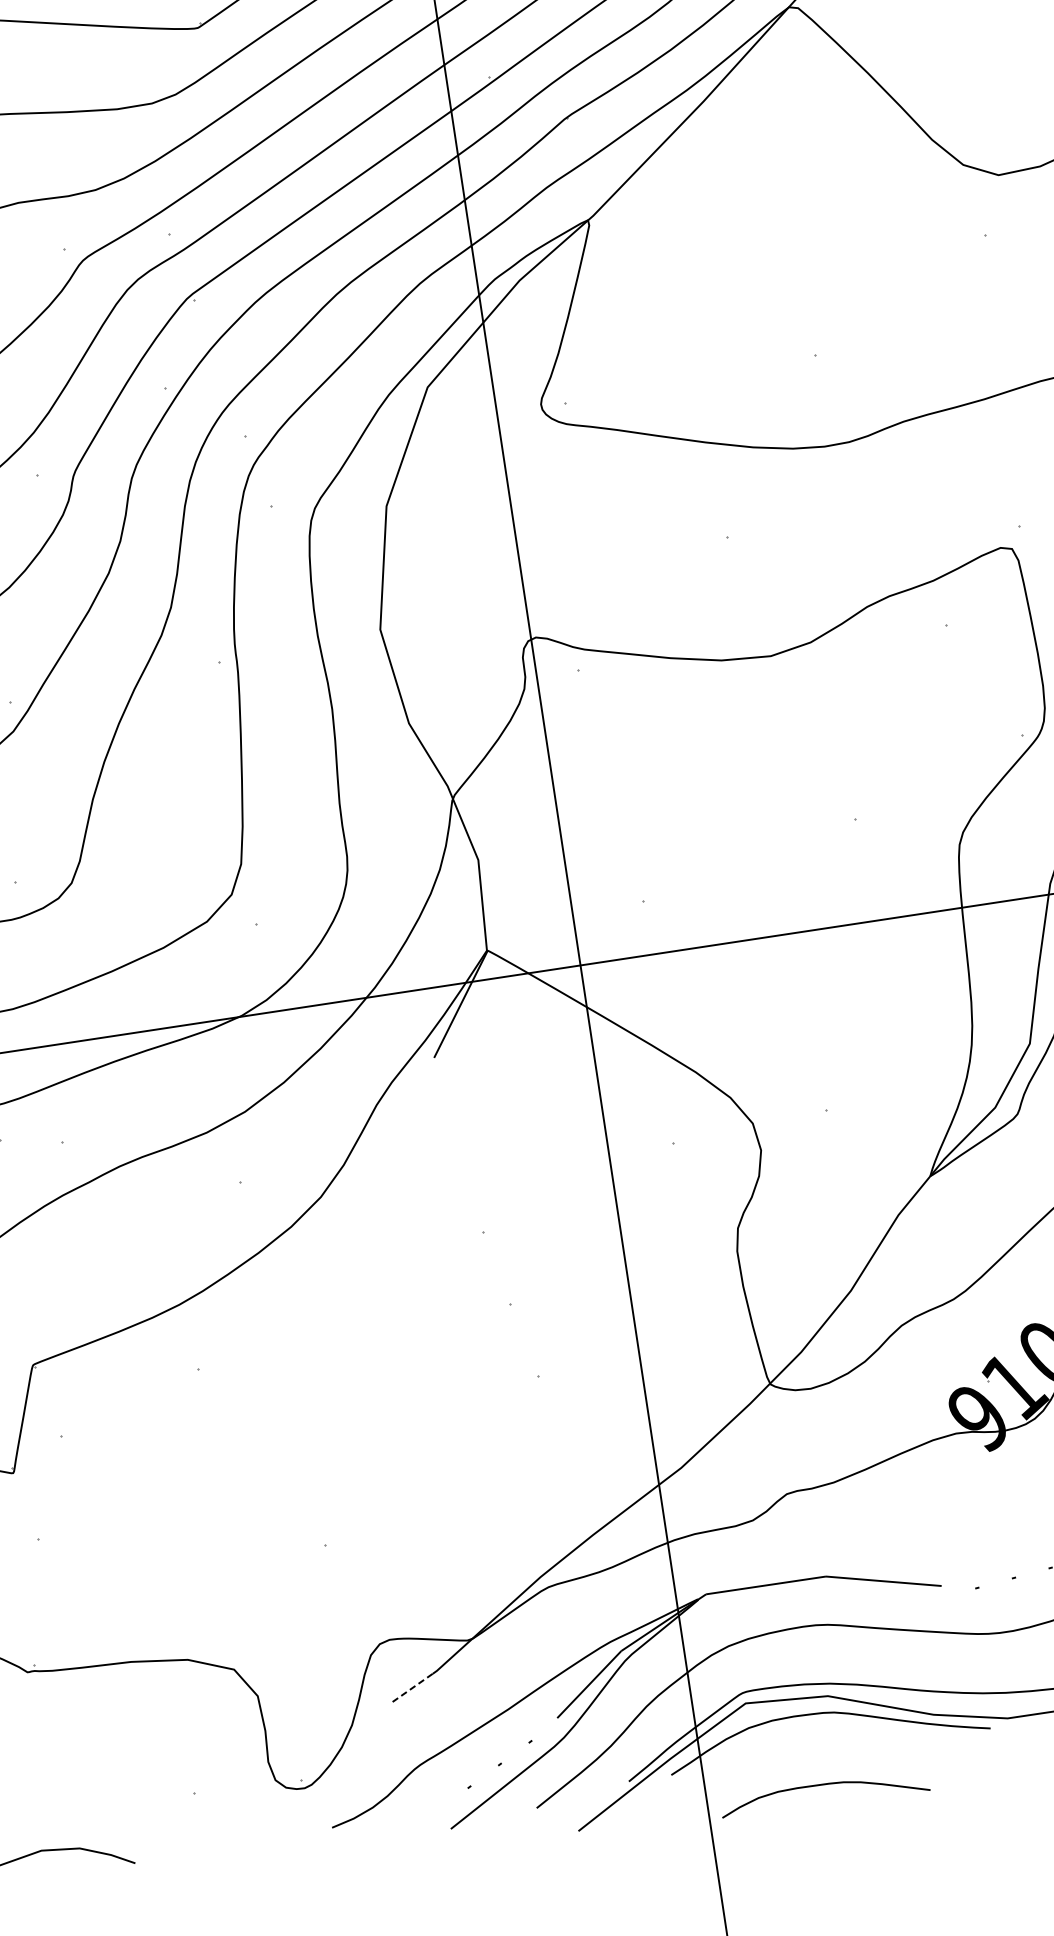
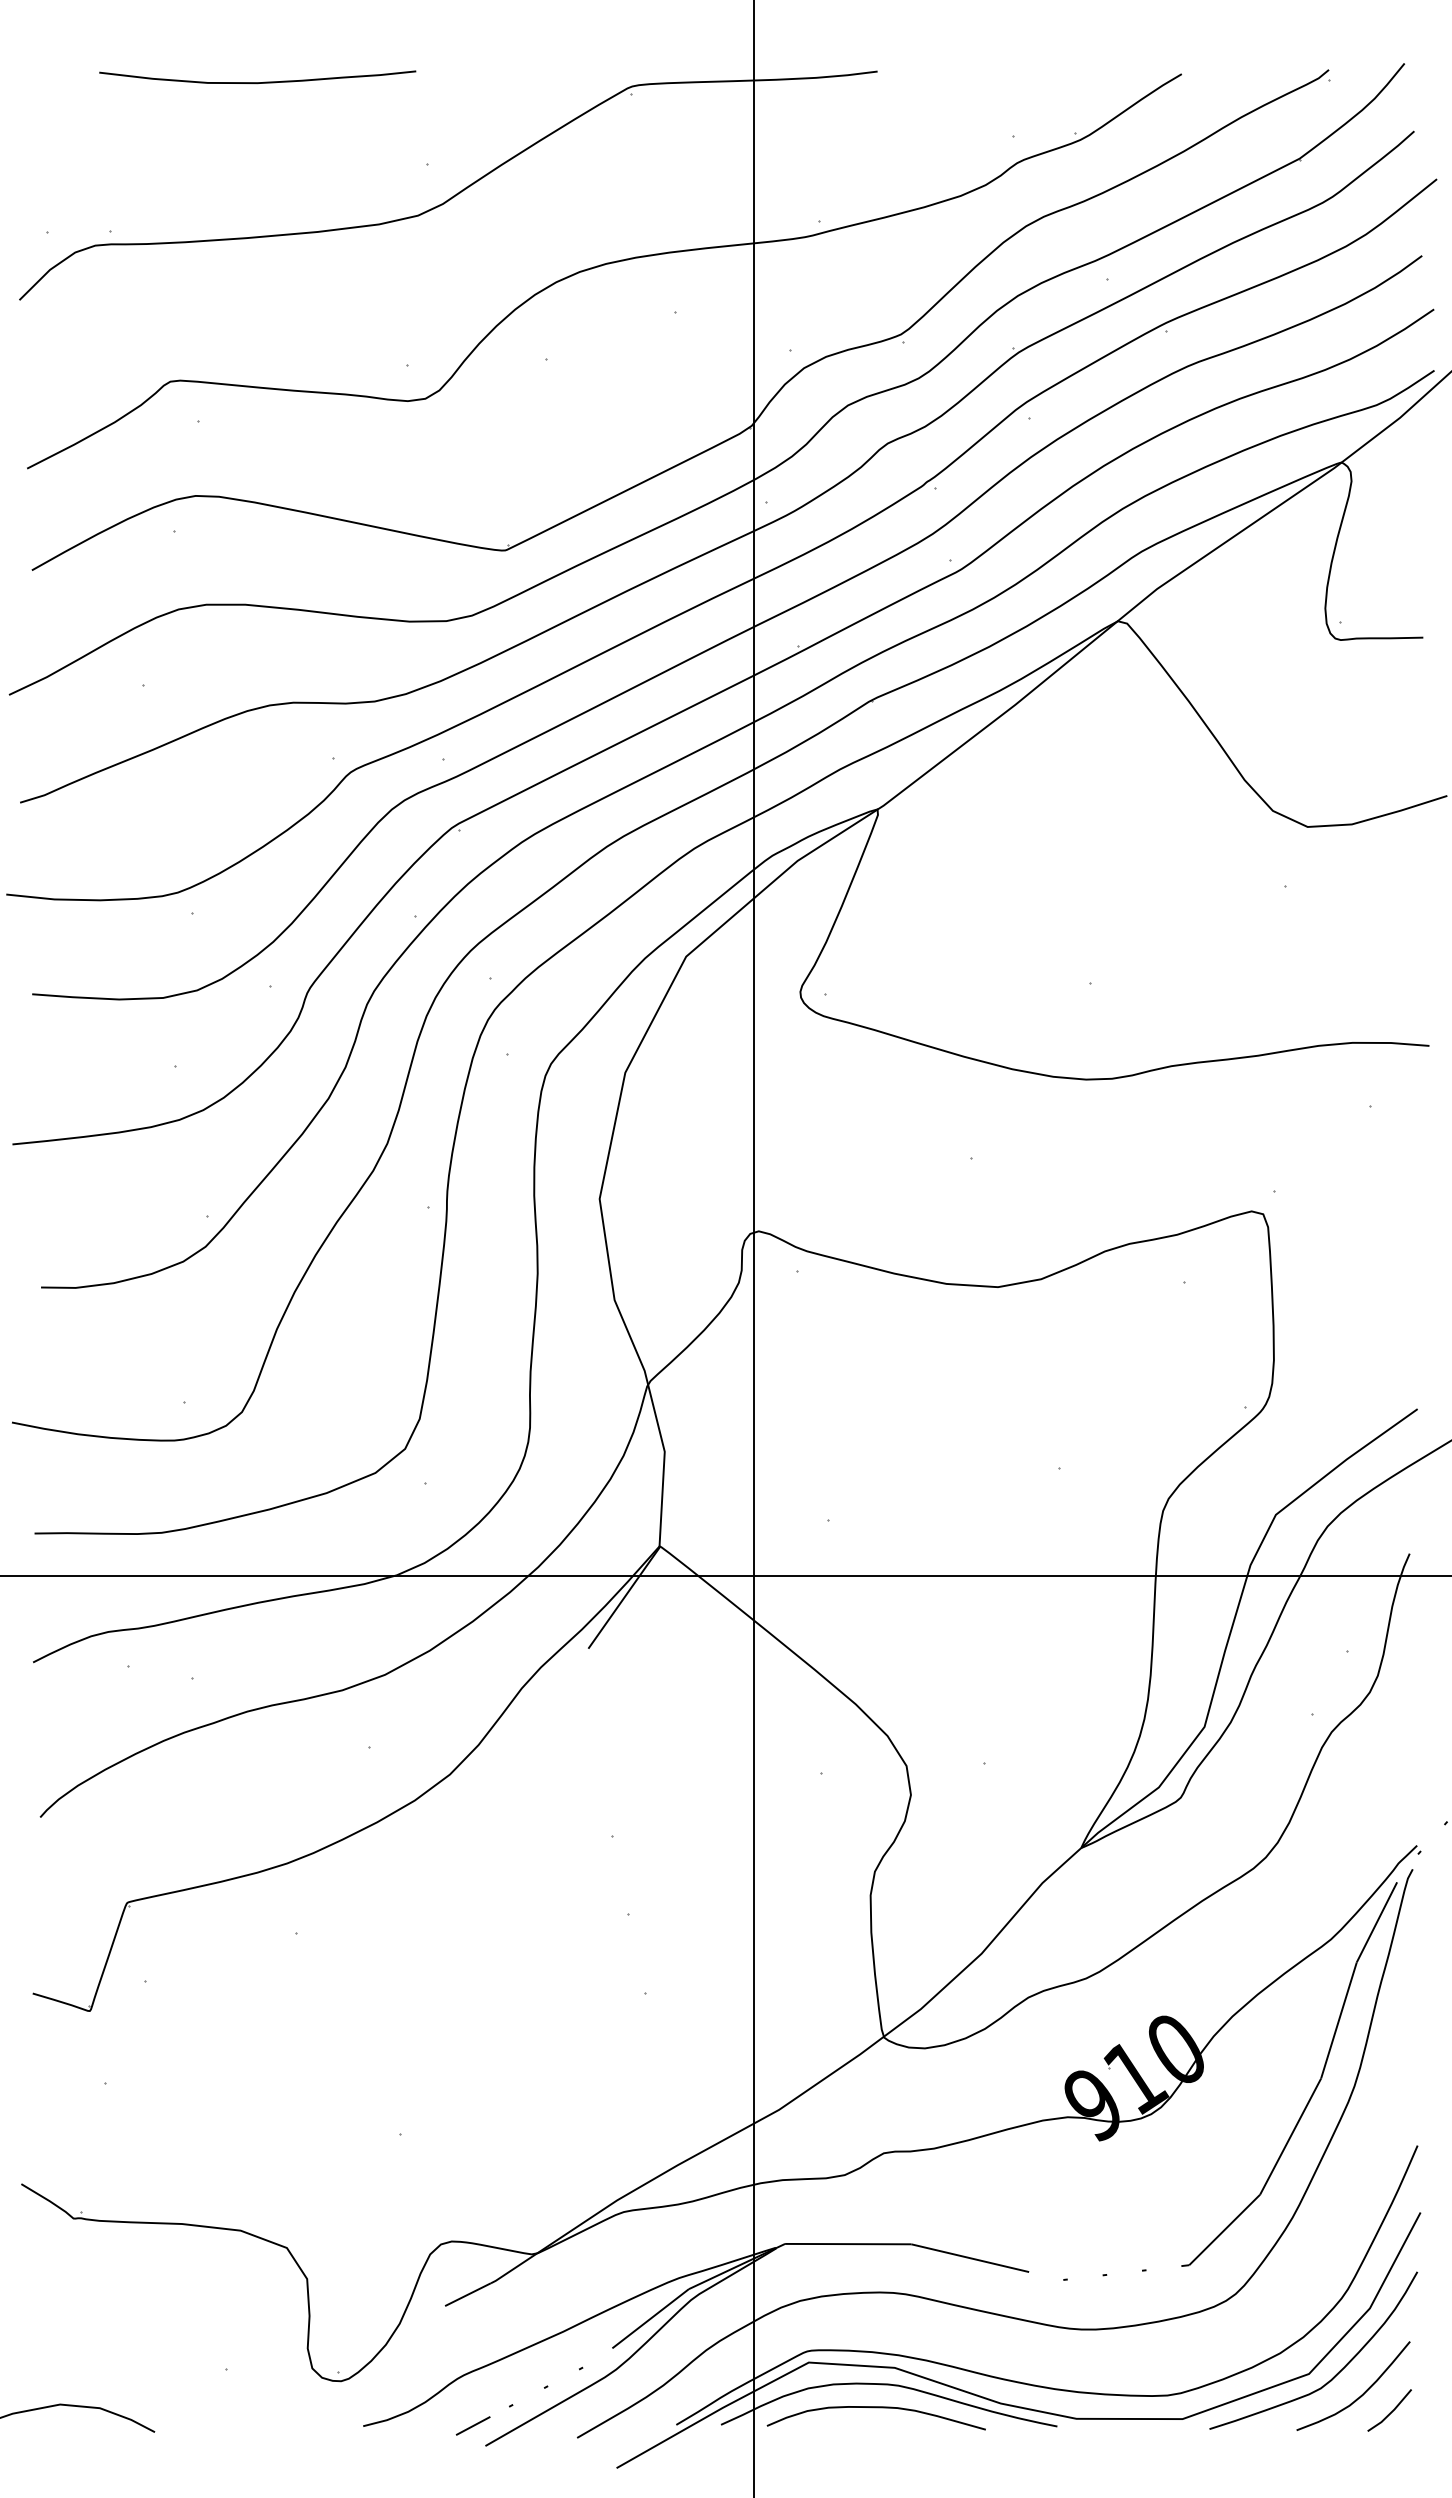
line: (412, 1687) -> (467, 2294), dashed -> solid
curve: (822, 1785) -> (875, 2408), moved
line: (435, 1811) -> (472, 2425), added

